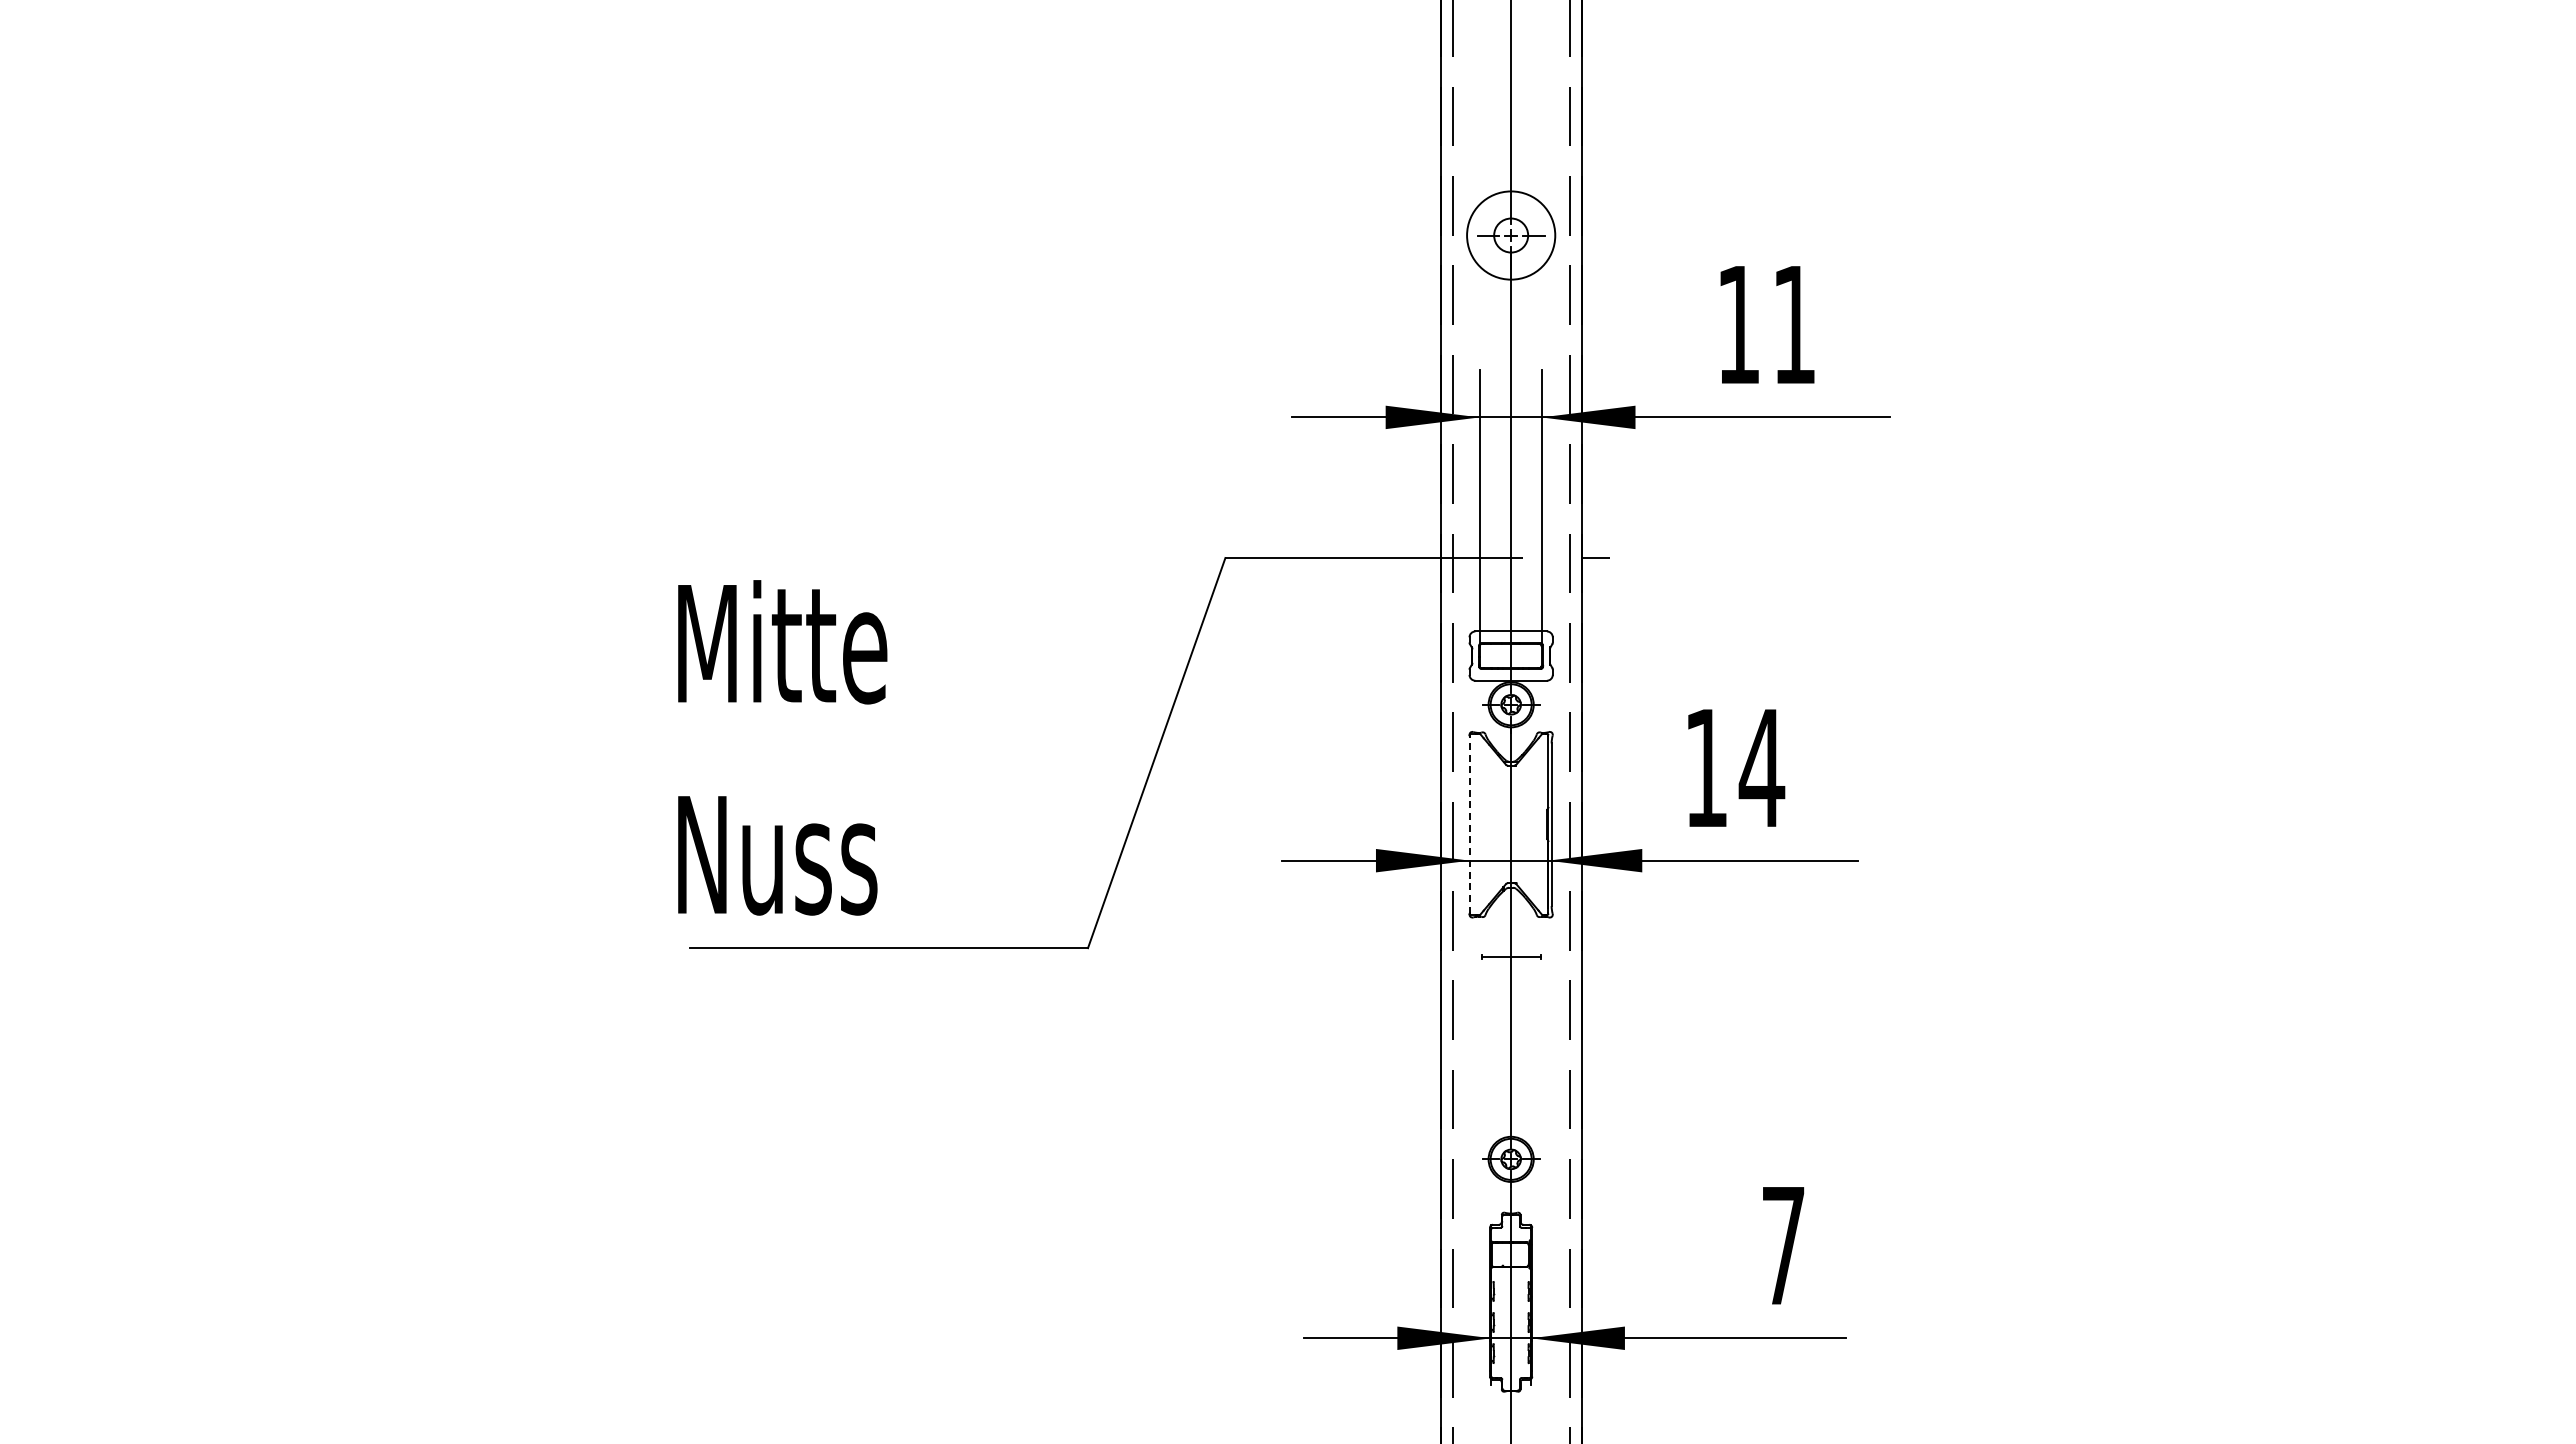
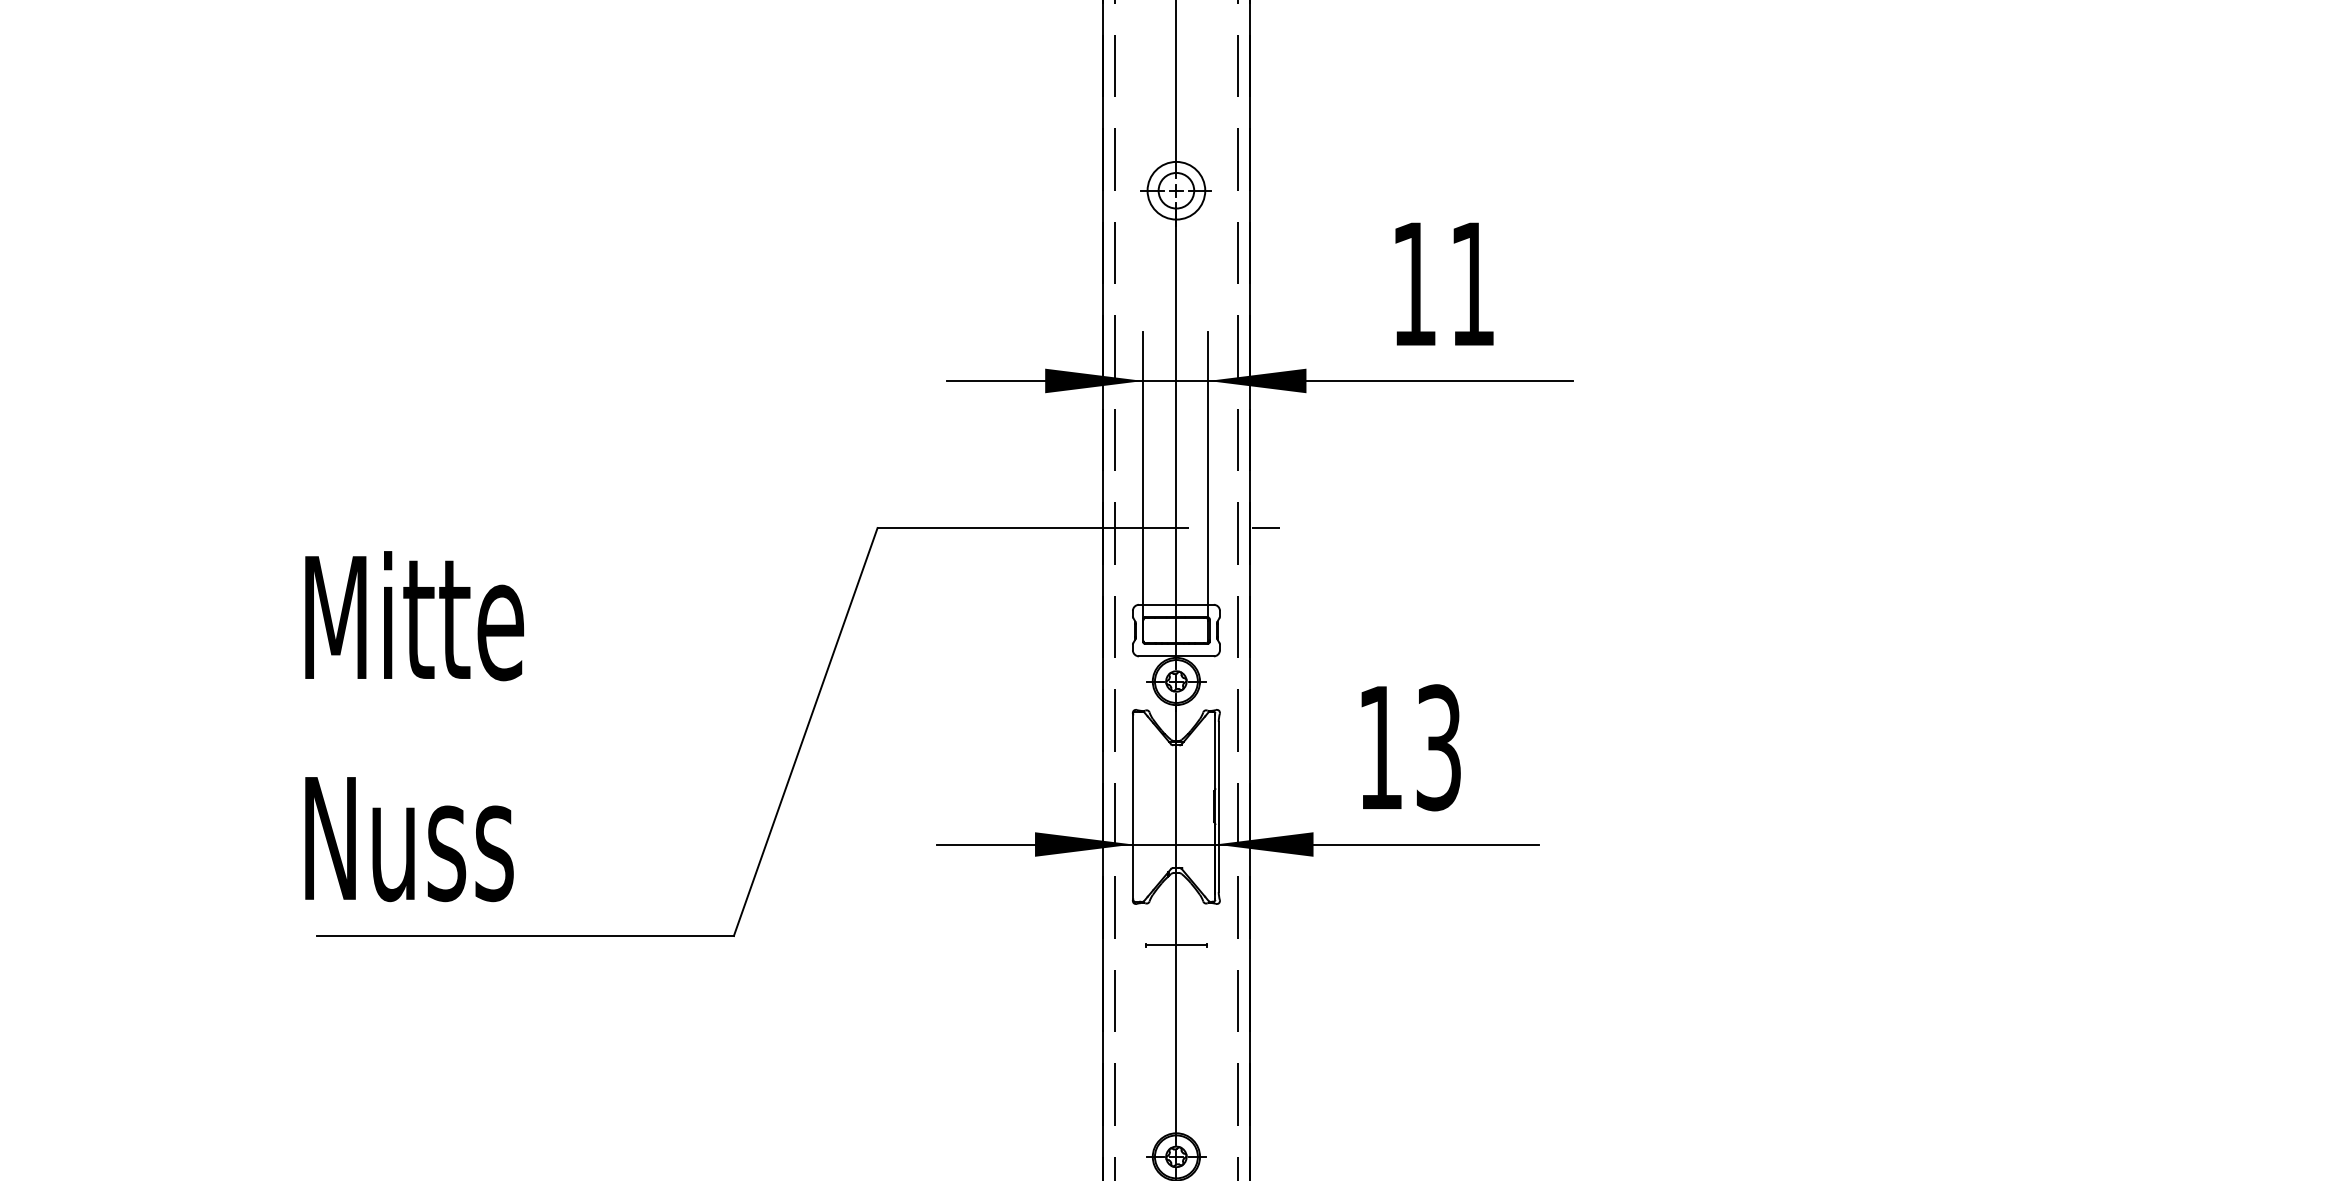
circle: (1510, 235) -> (1175, 190), size x0.62
text: (1761, 767) -> (1438, 747), 14 -> 13
line: (1469, 823) -> (1132, 805), dashed -> solid

